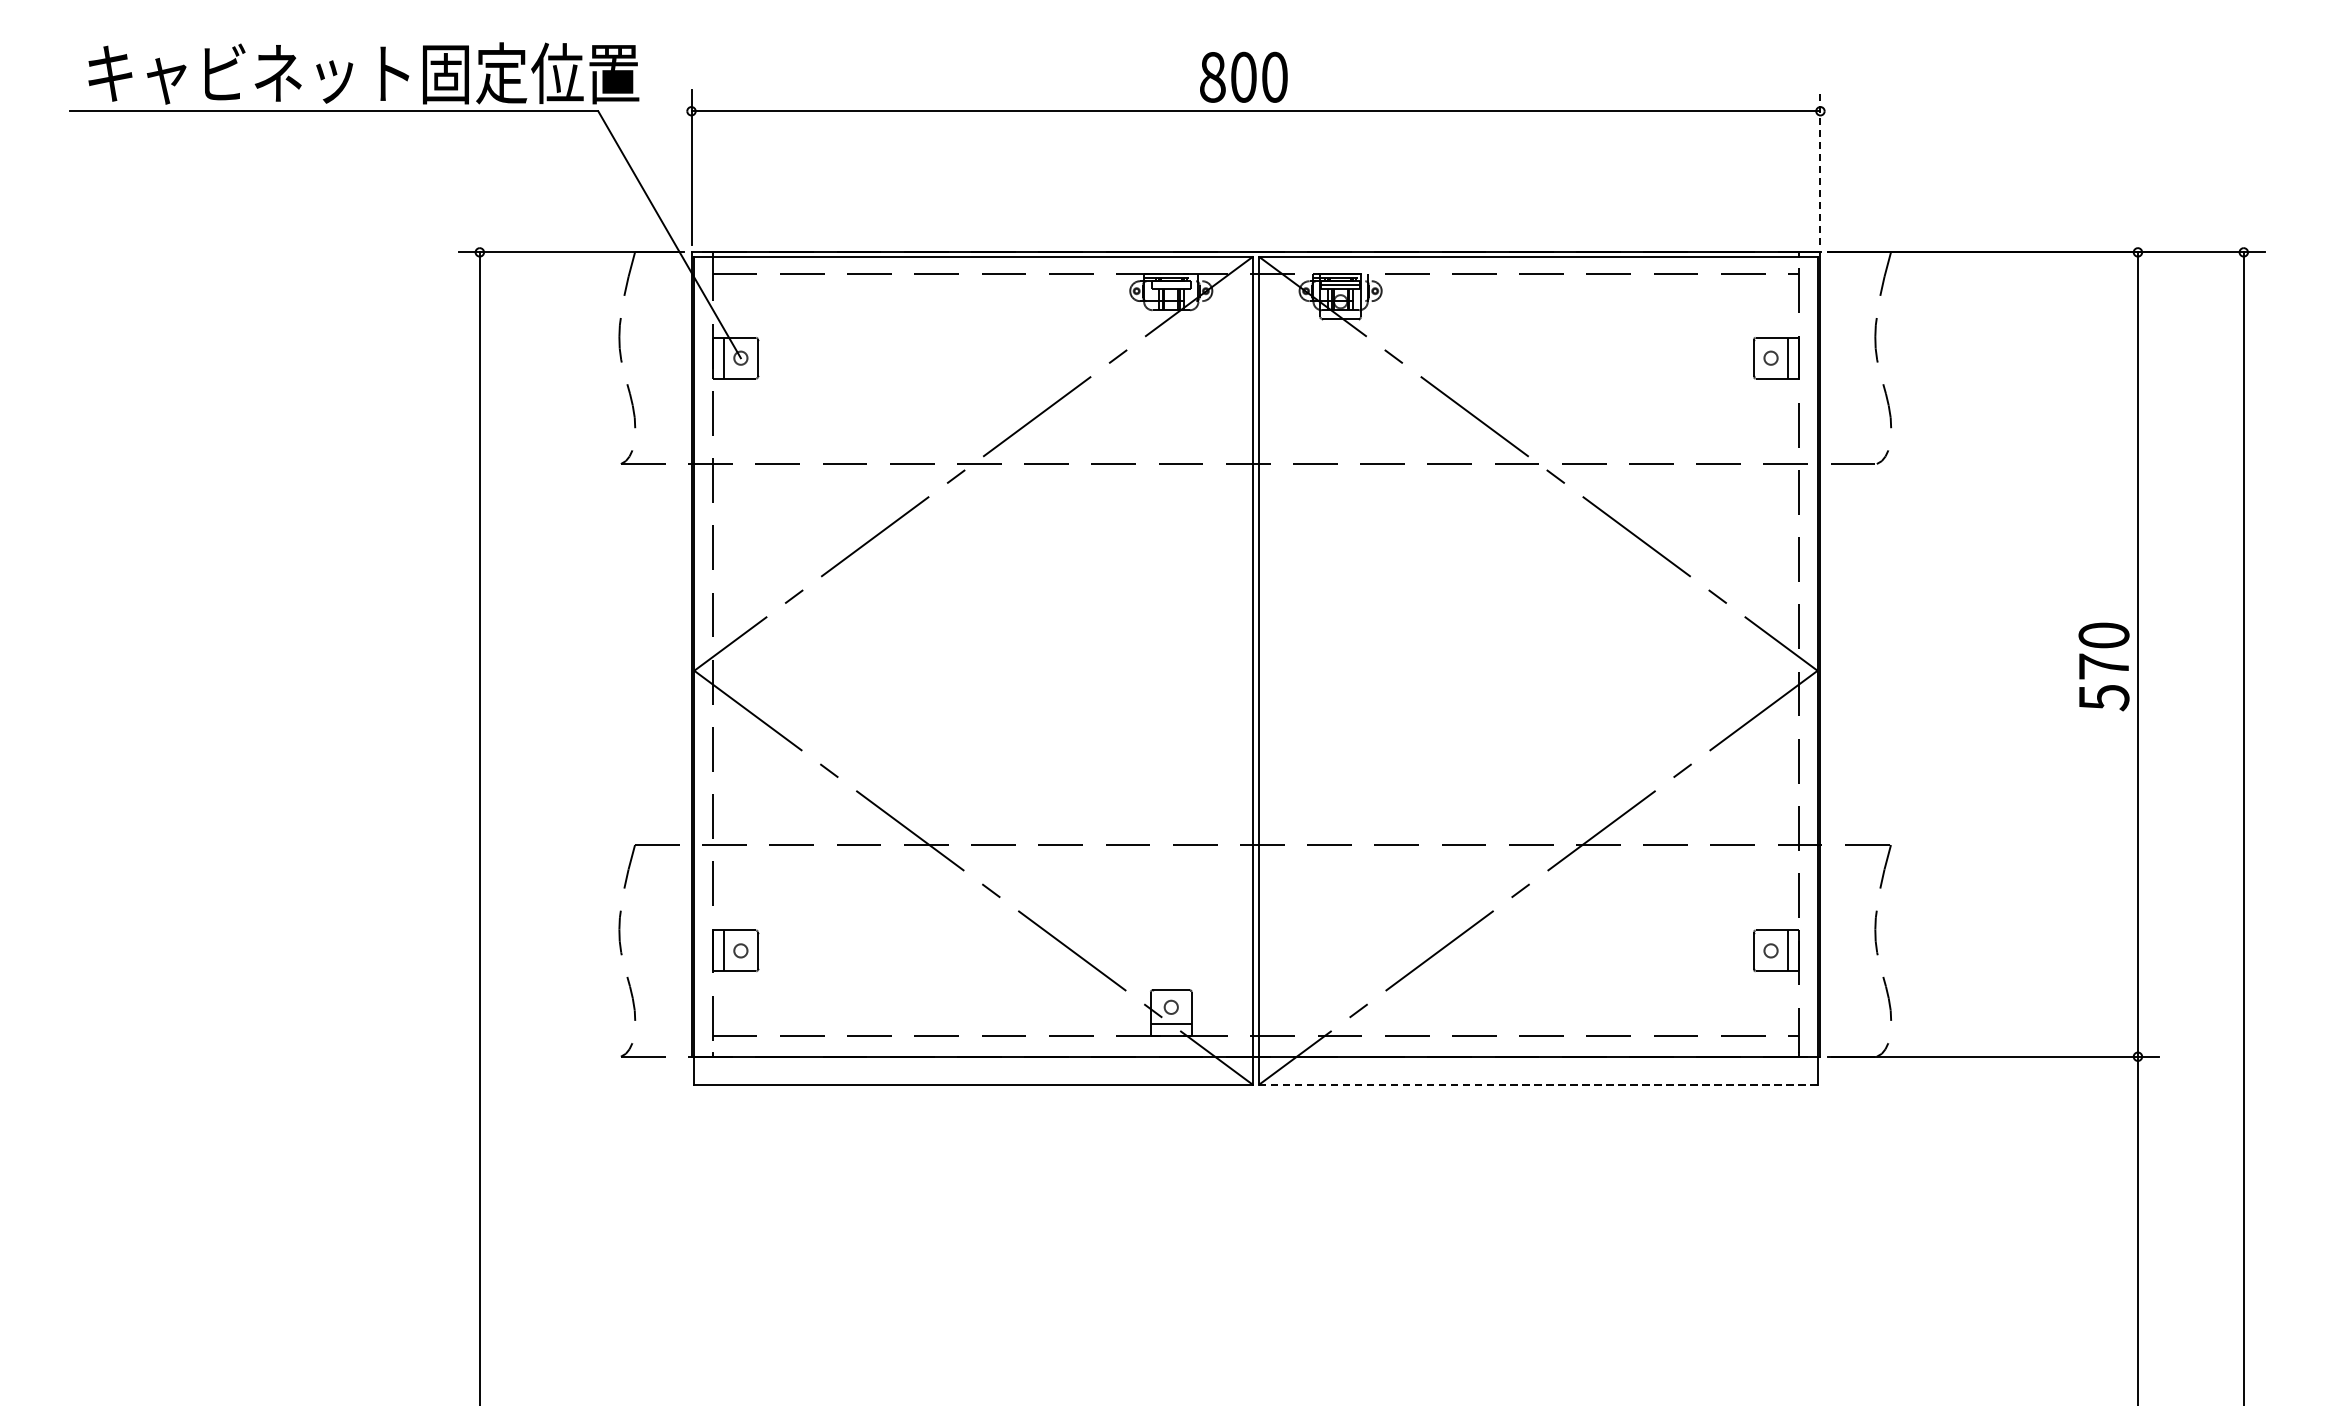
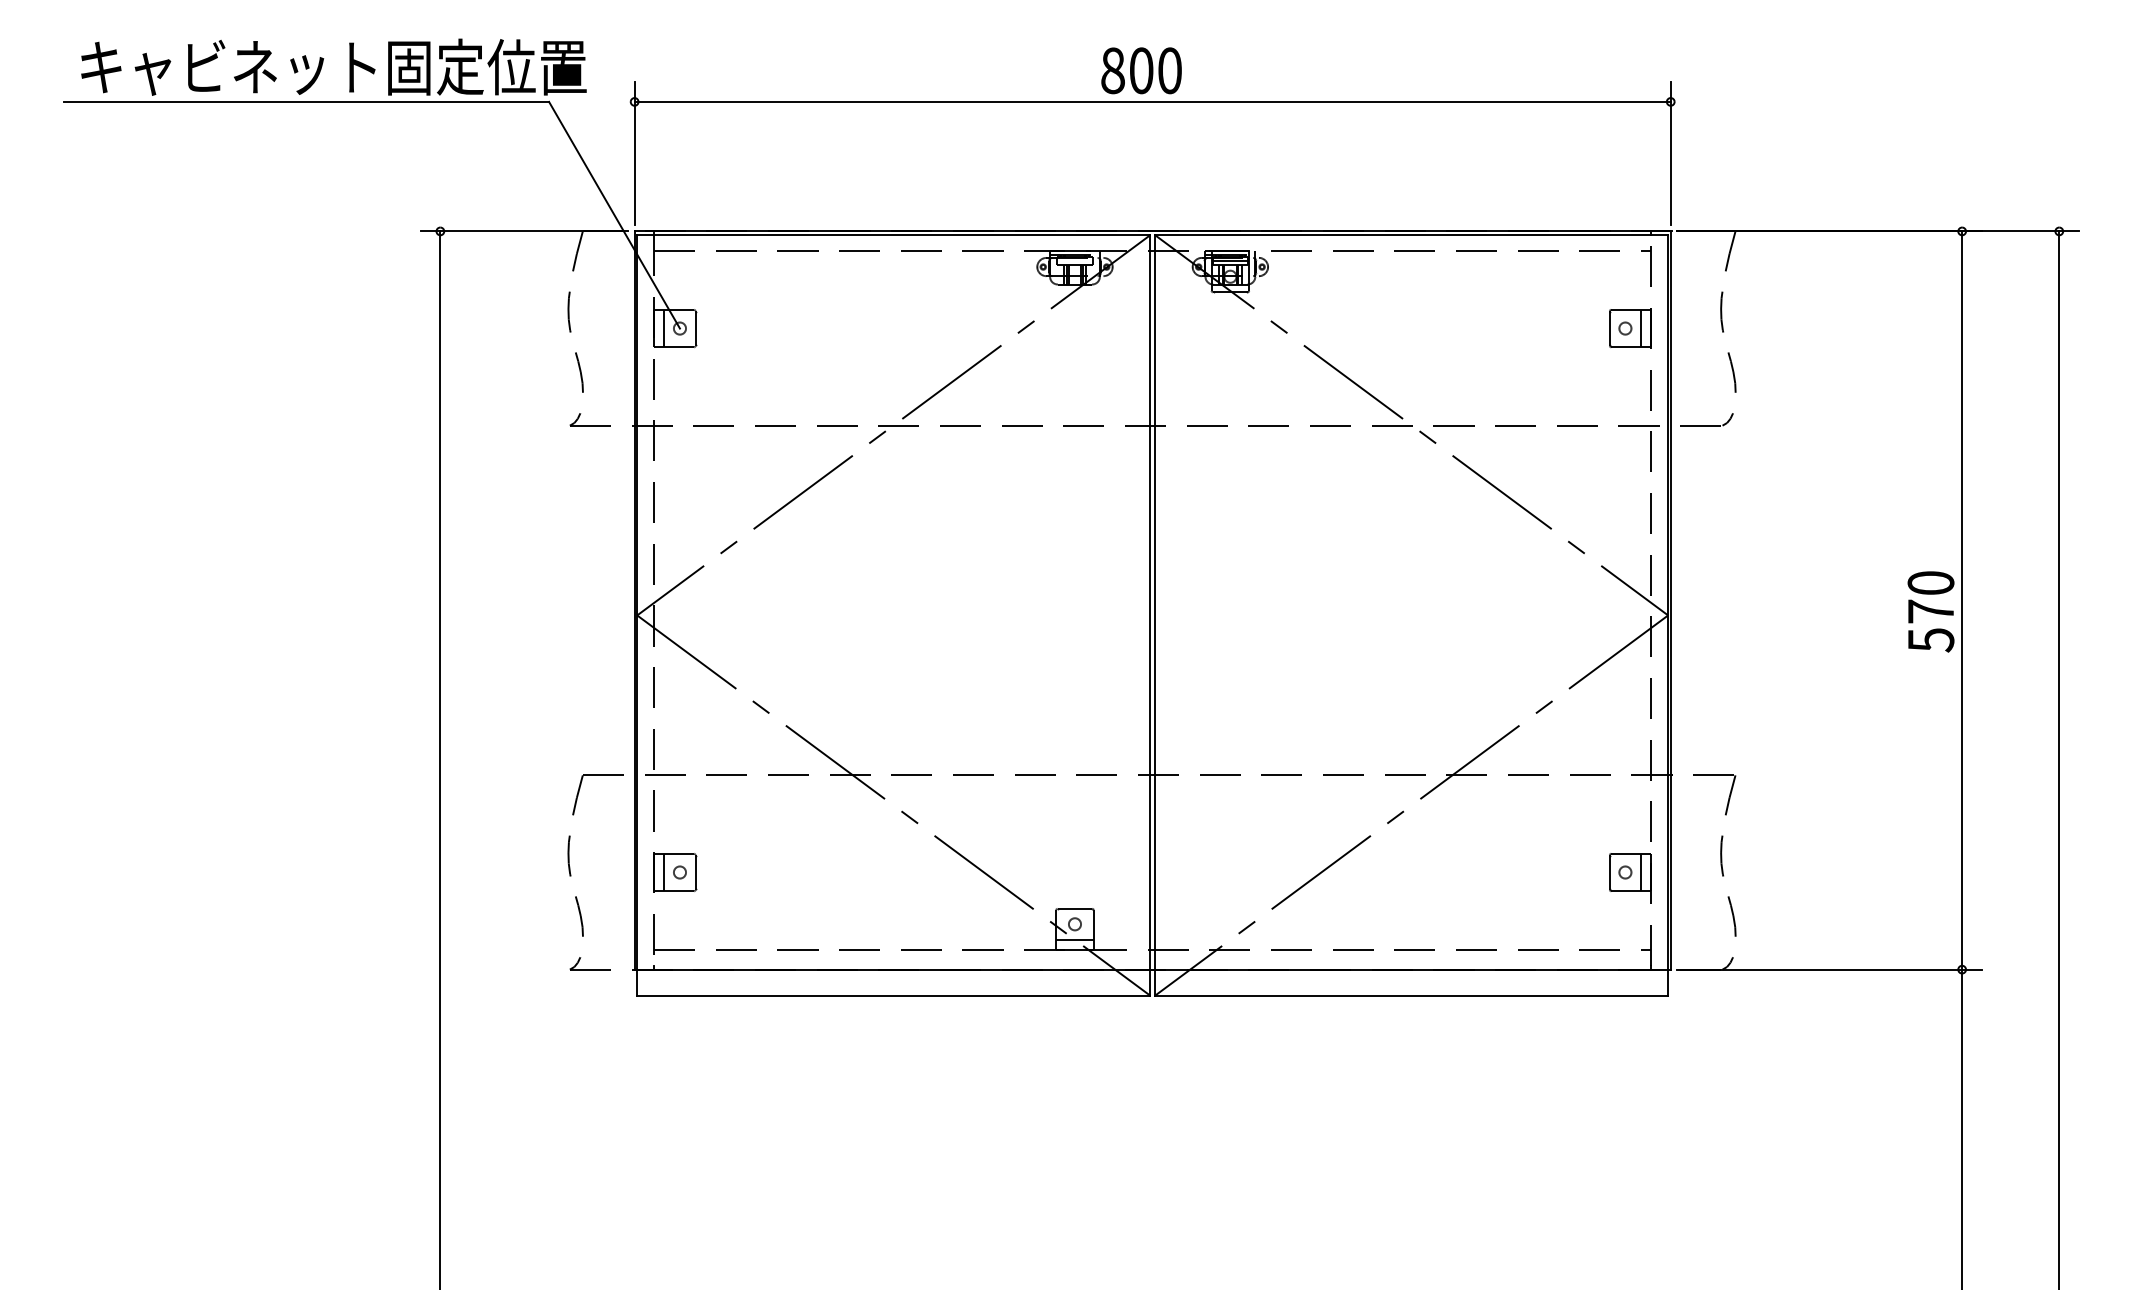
line: (1820, 167) -> (1670, 153), dashed -> solid
line: (1539, 1084) -> (1412, 995), dashed -> solid

